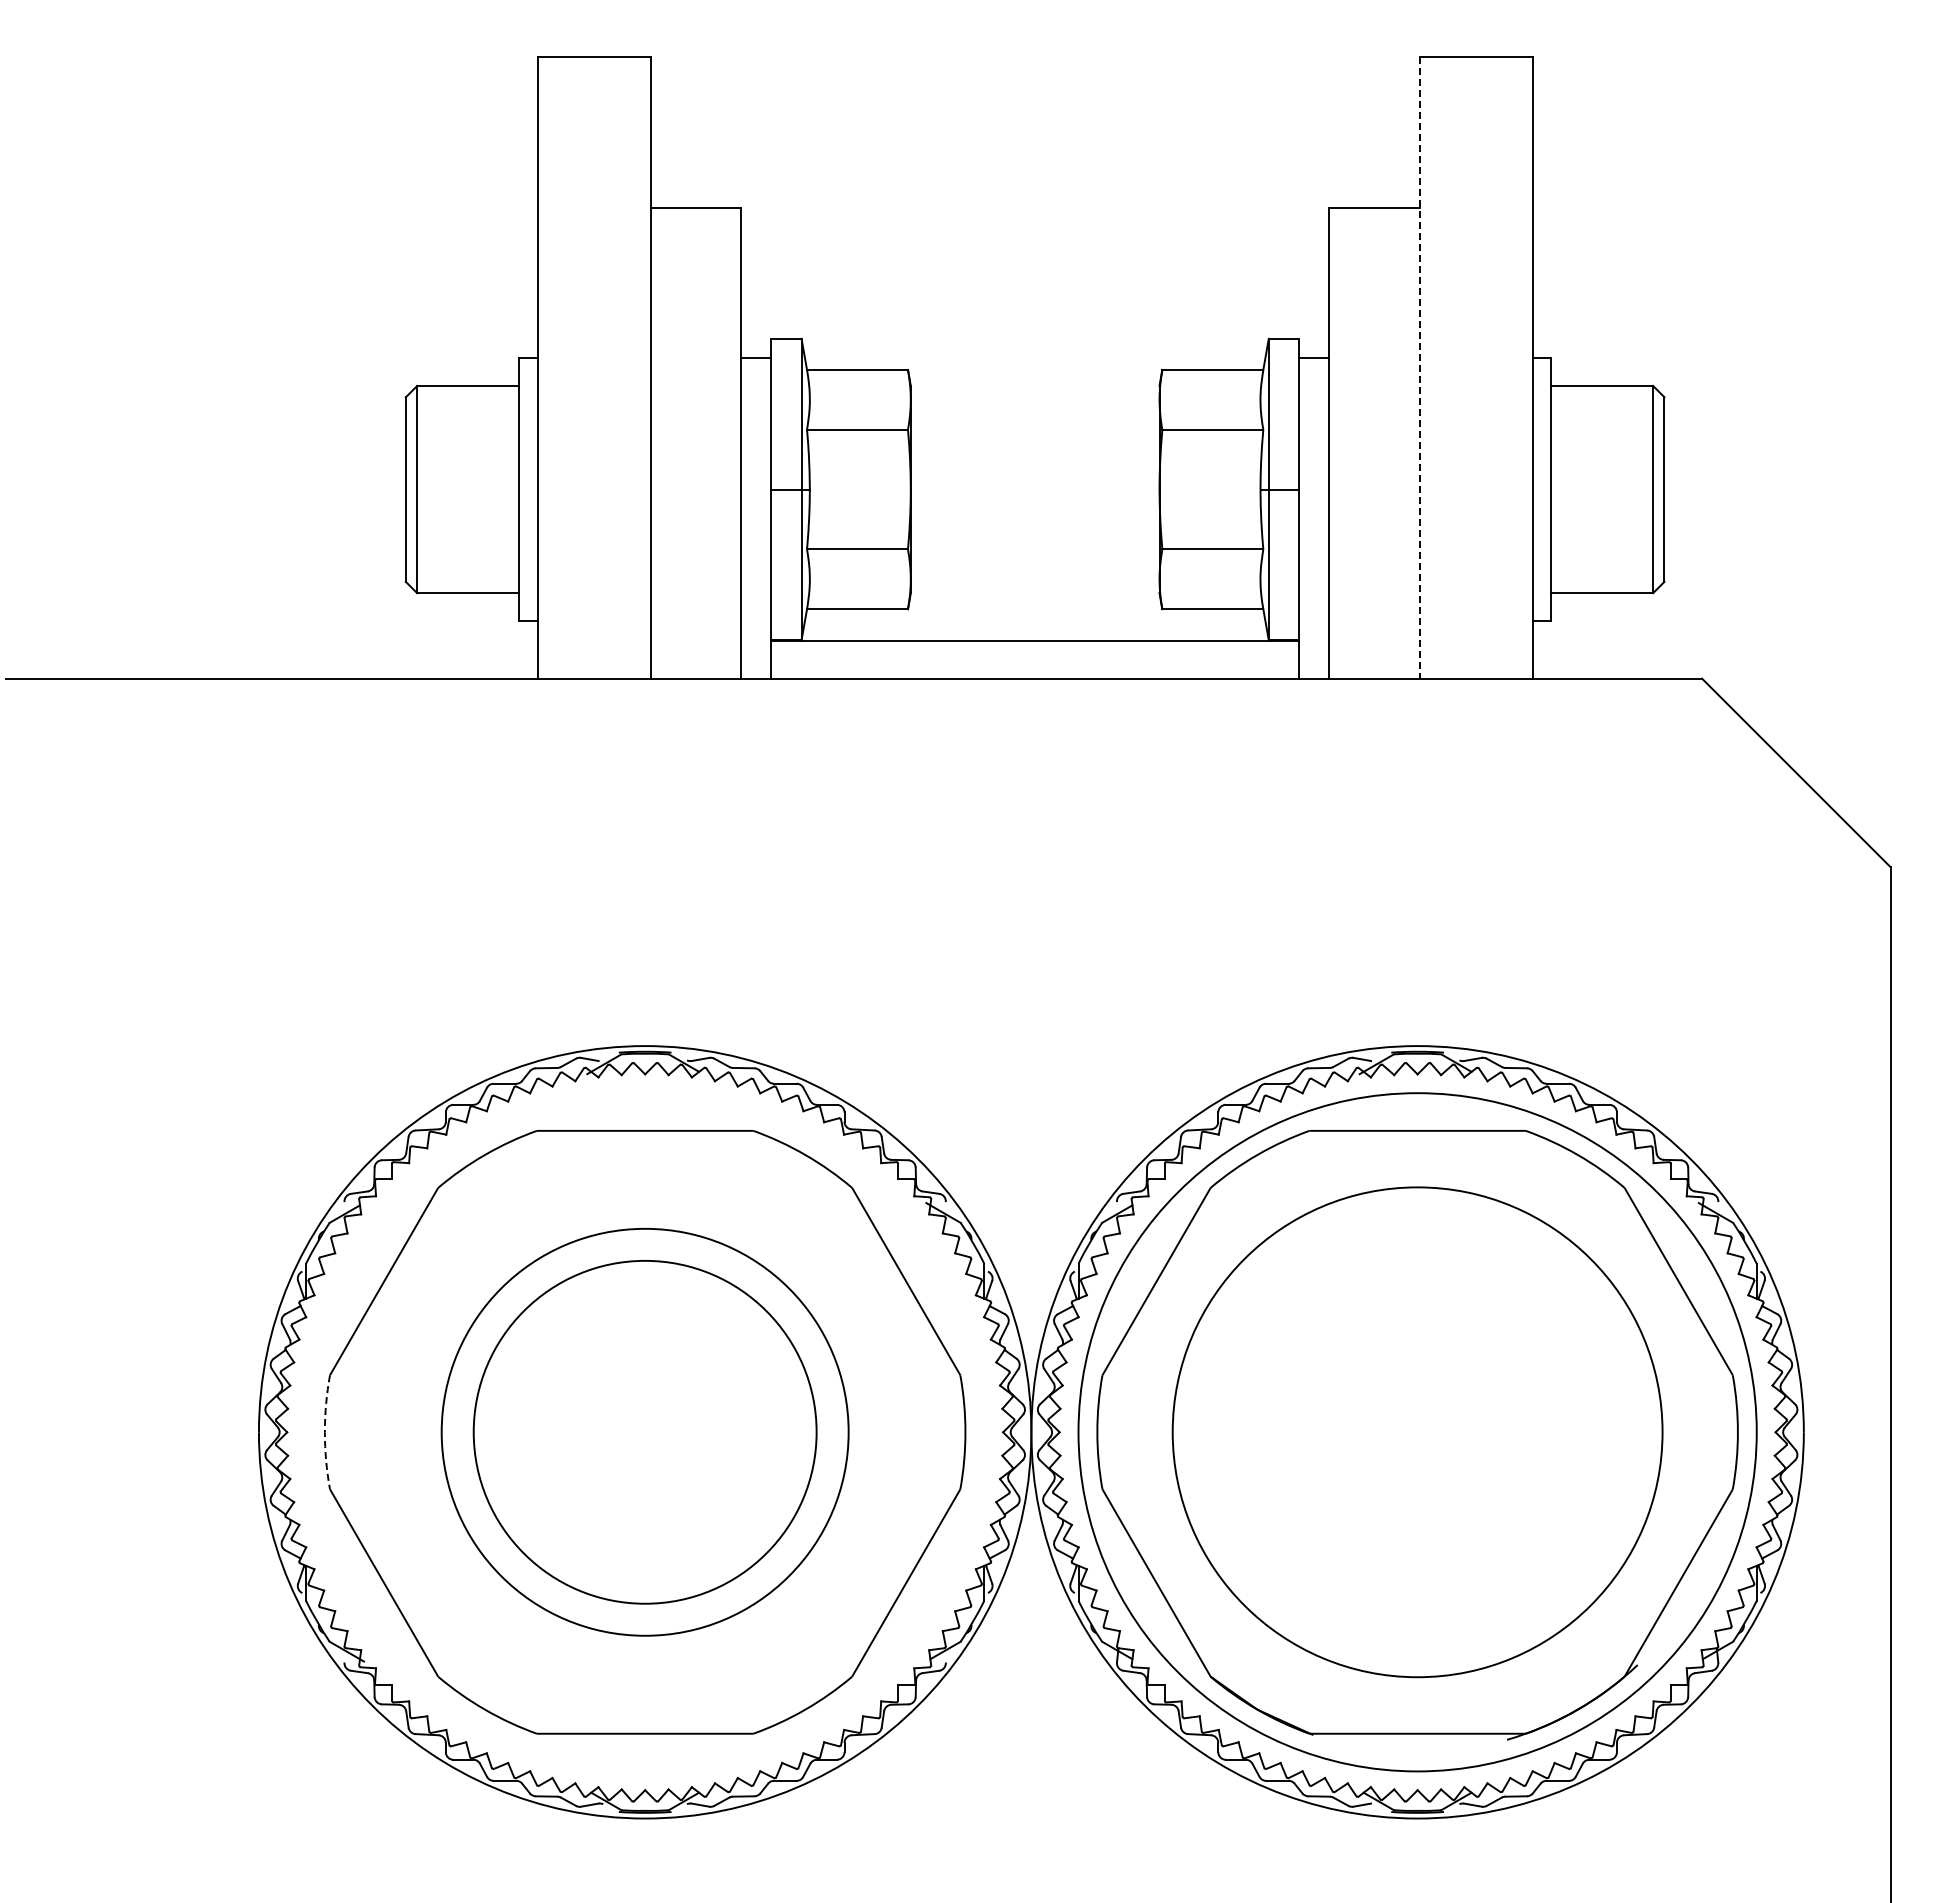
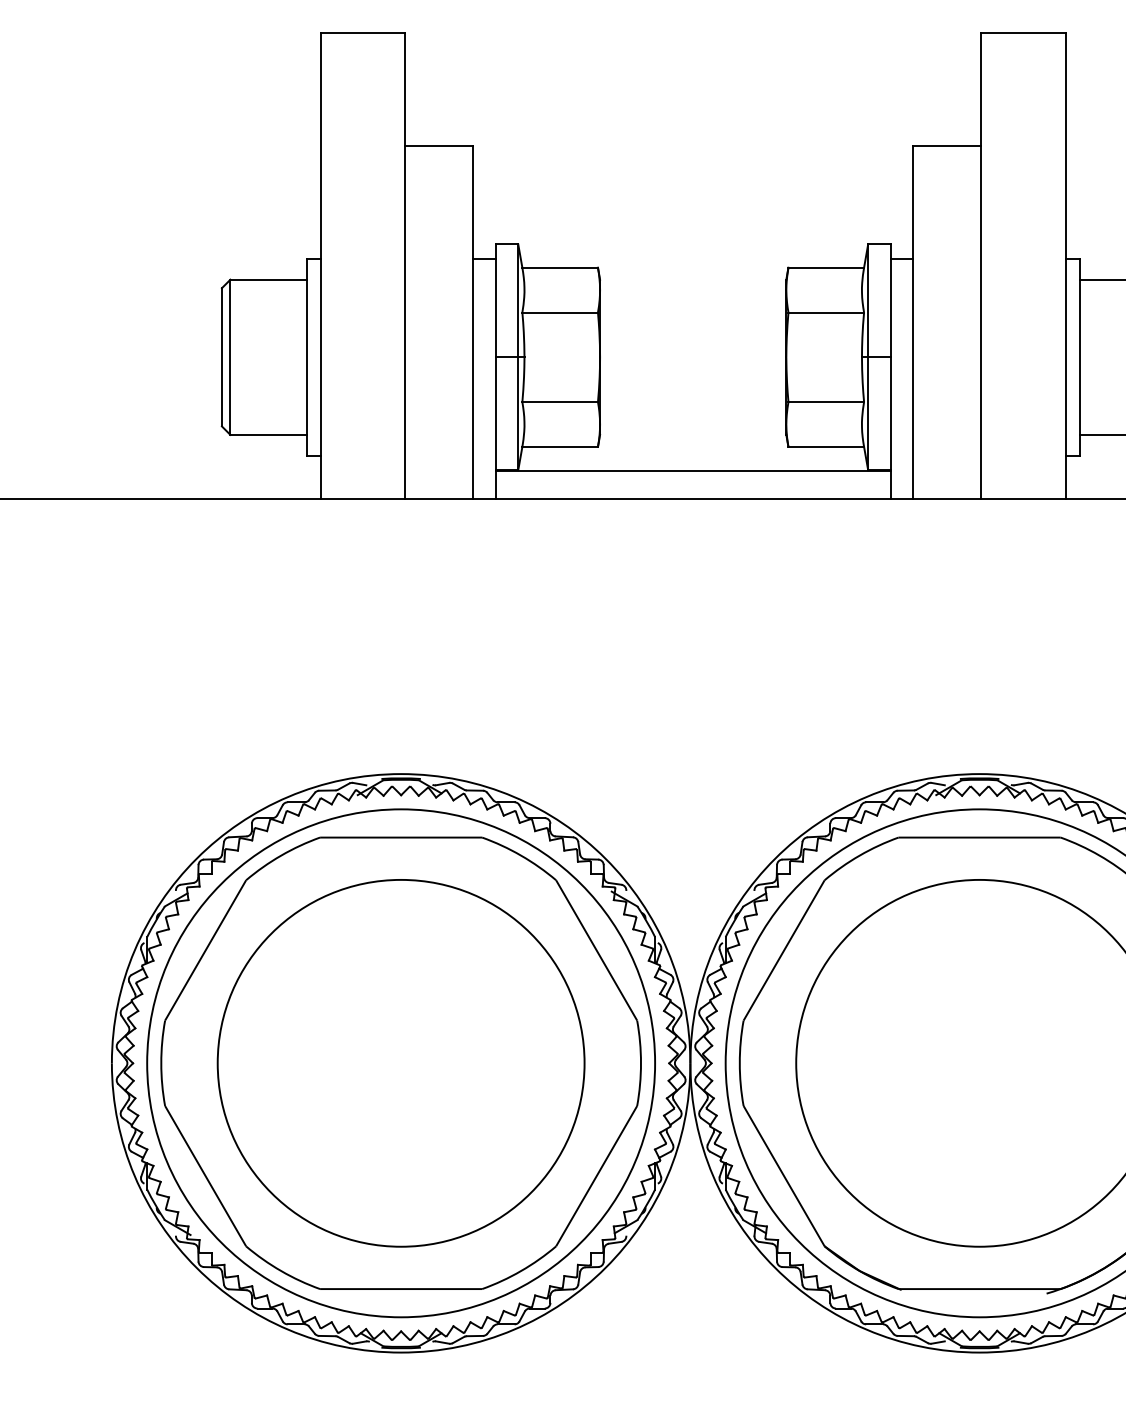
line: (1419, 367) -> (981, 265), dashed -> solid
arc: (324, 1432) -> (160, 1063), dashed -> solid
circle: (645, 1432) -> (401, 1063), size x1.43
circle: (645, 1432) -> (401, 1063), size x1.67

